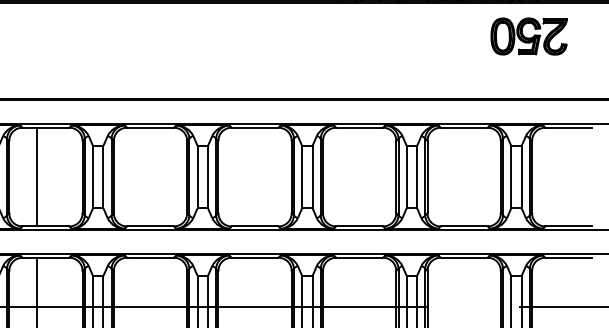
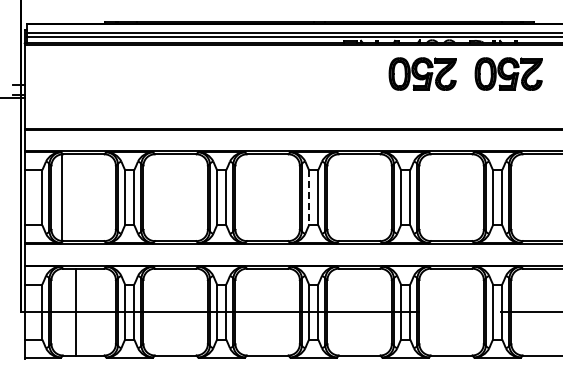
part: (431, 35) -> (422, 73), added
line: (36, 176) -> (61, 197), moved
line: (302, 176) -> (309, 197), solid -> dashed

